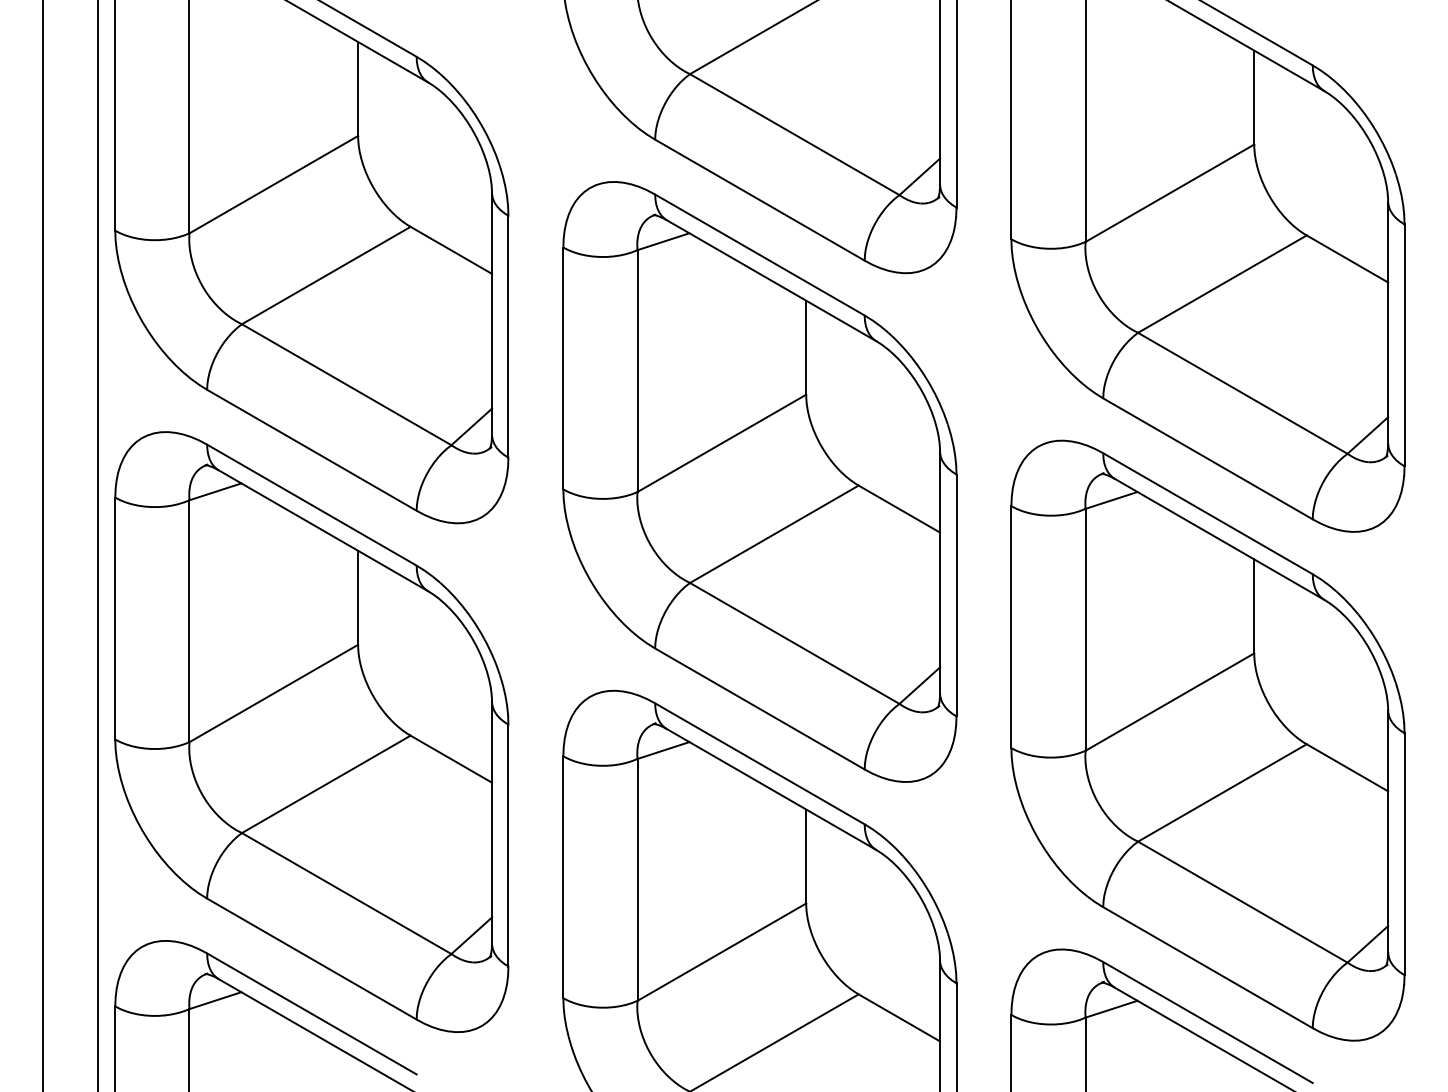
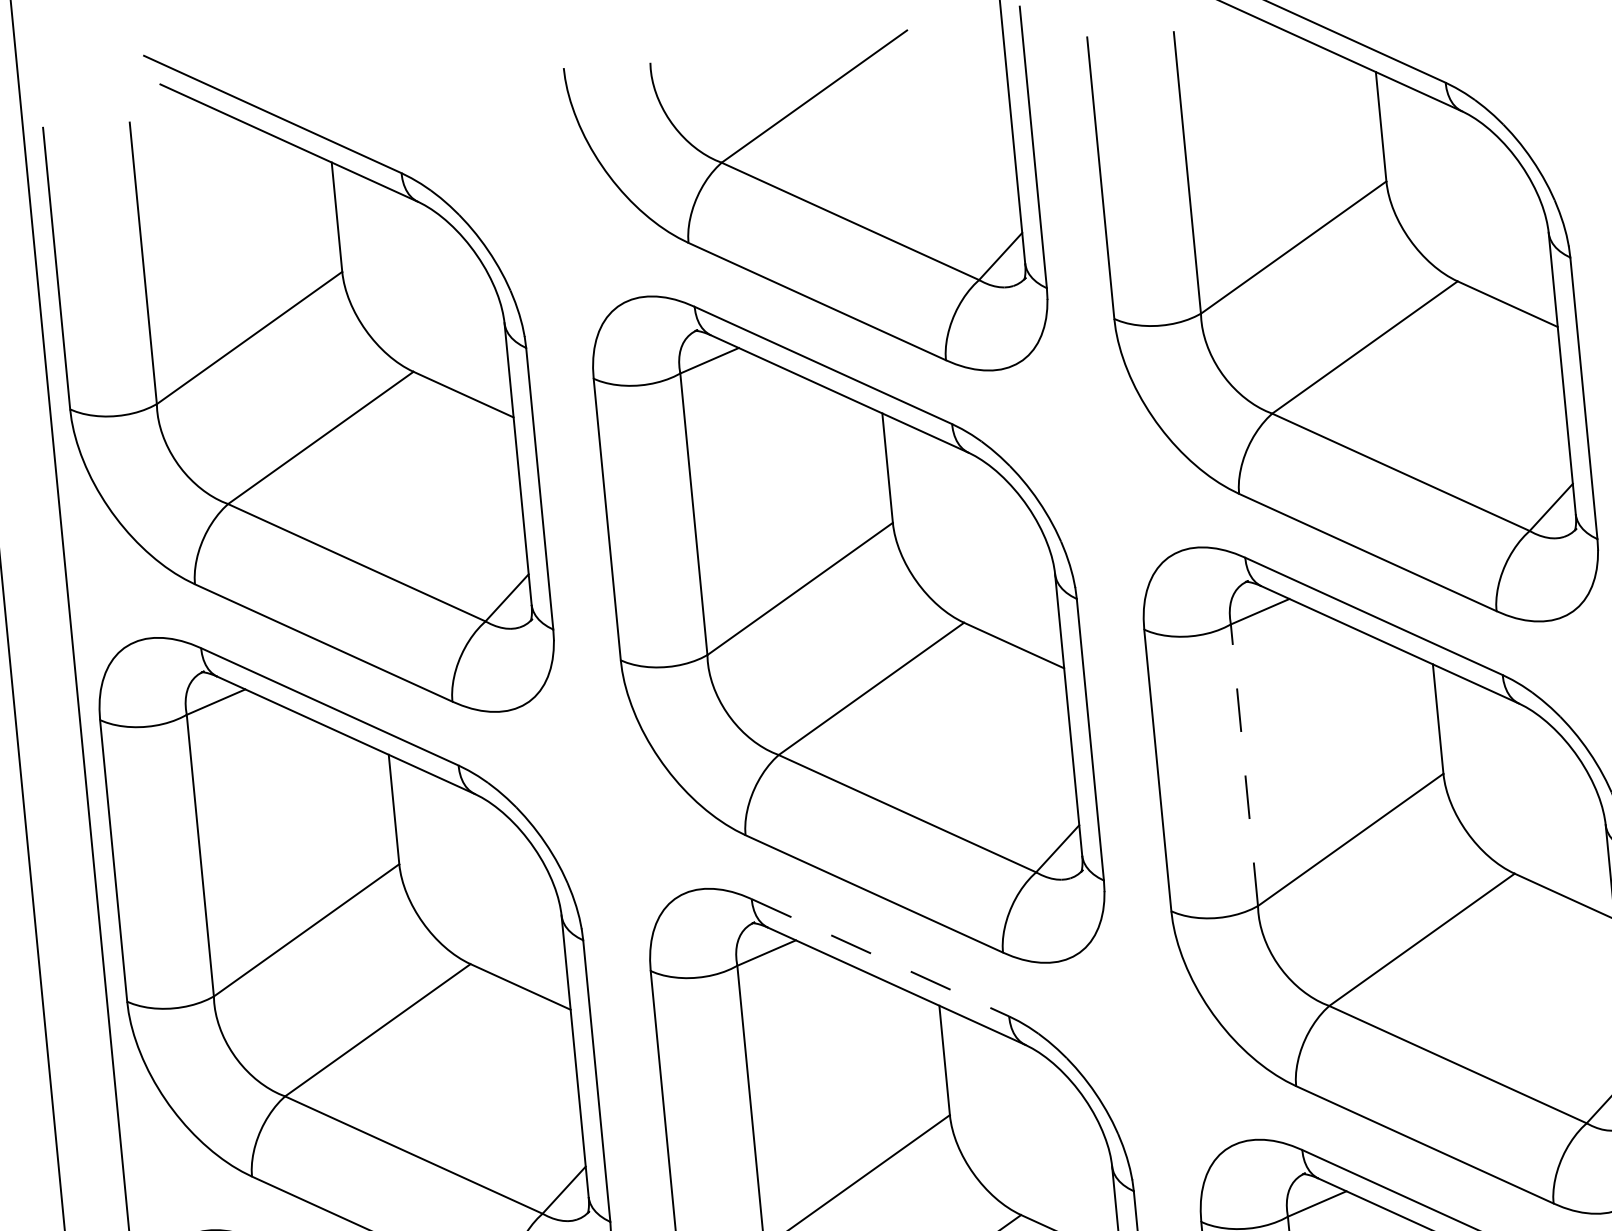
line: (1085, 629) -> (1244, 764), solid -> dashed
line: (759, 763) -> (879, 957), solid -> dashed

